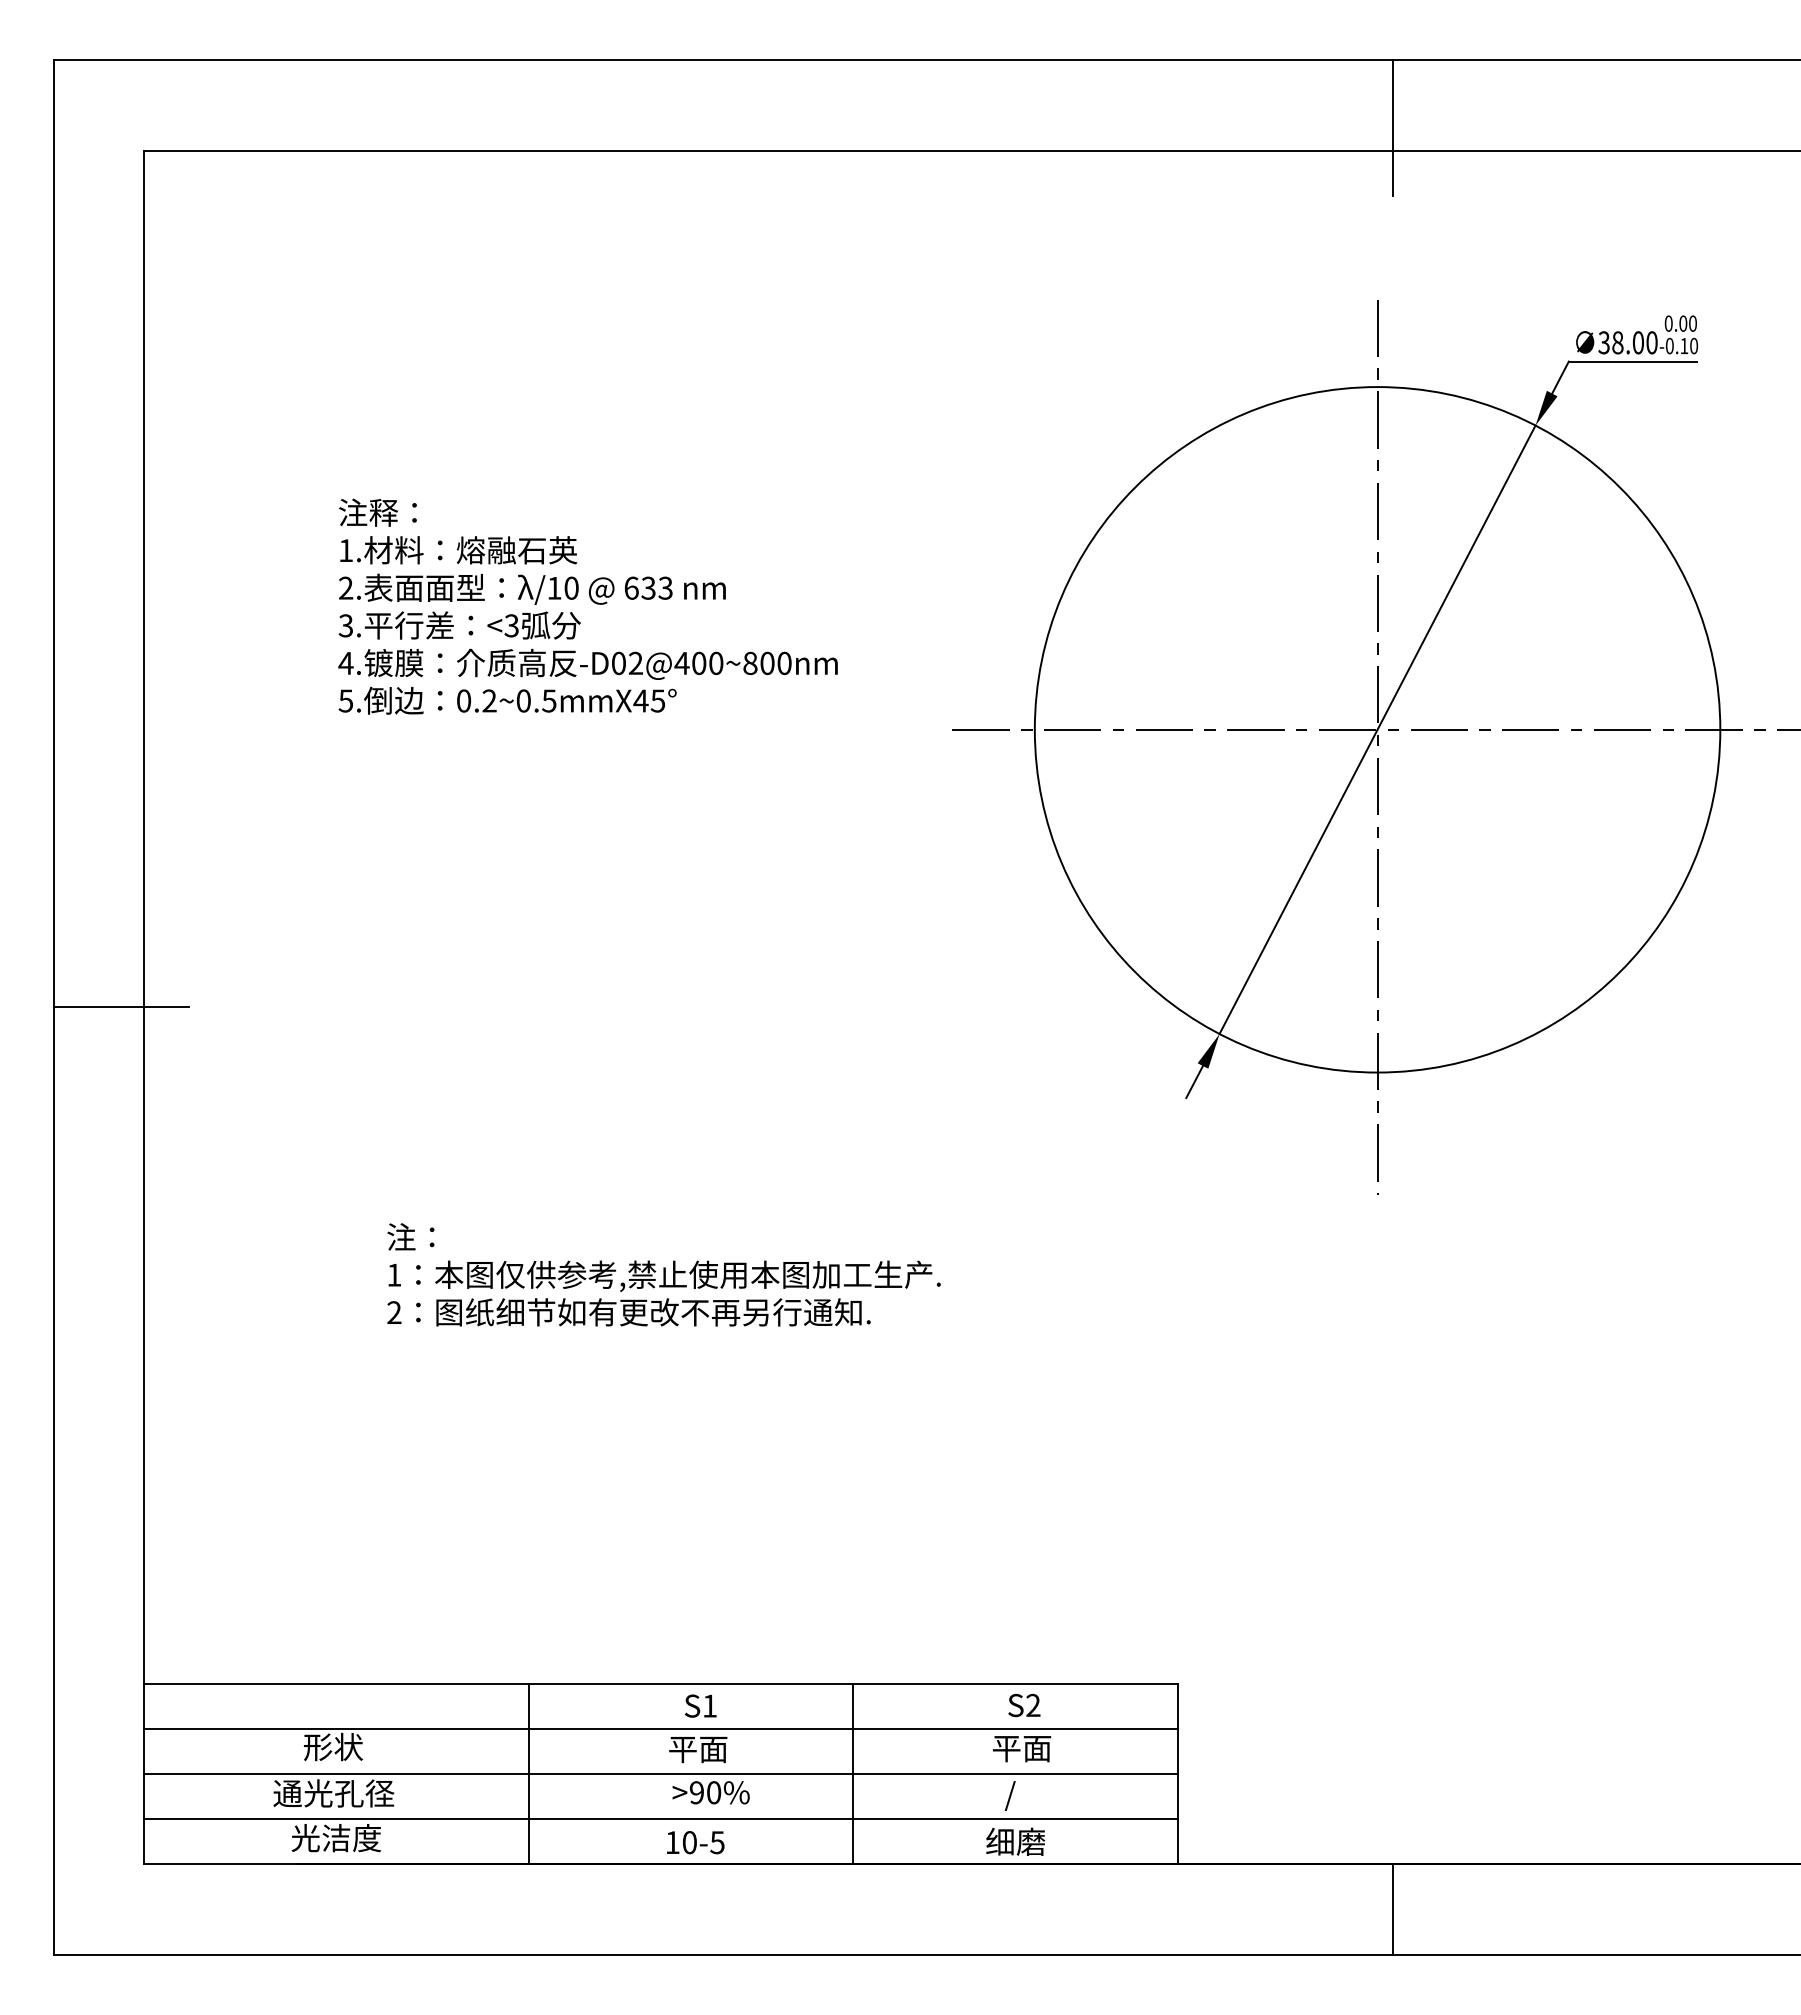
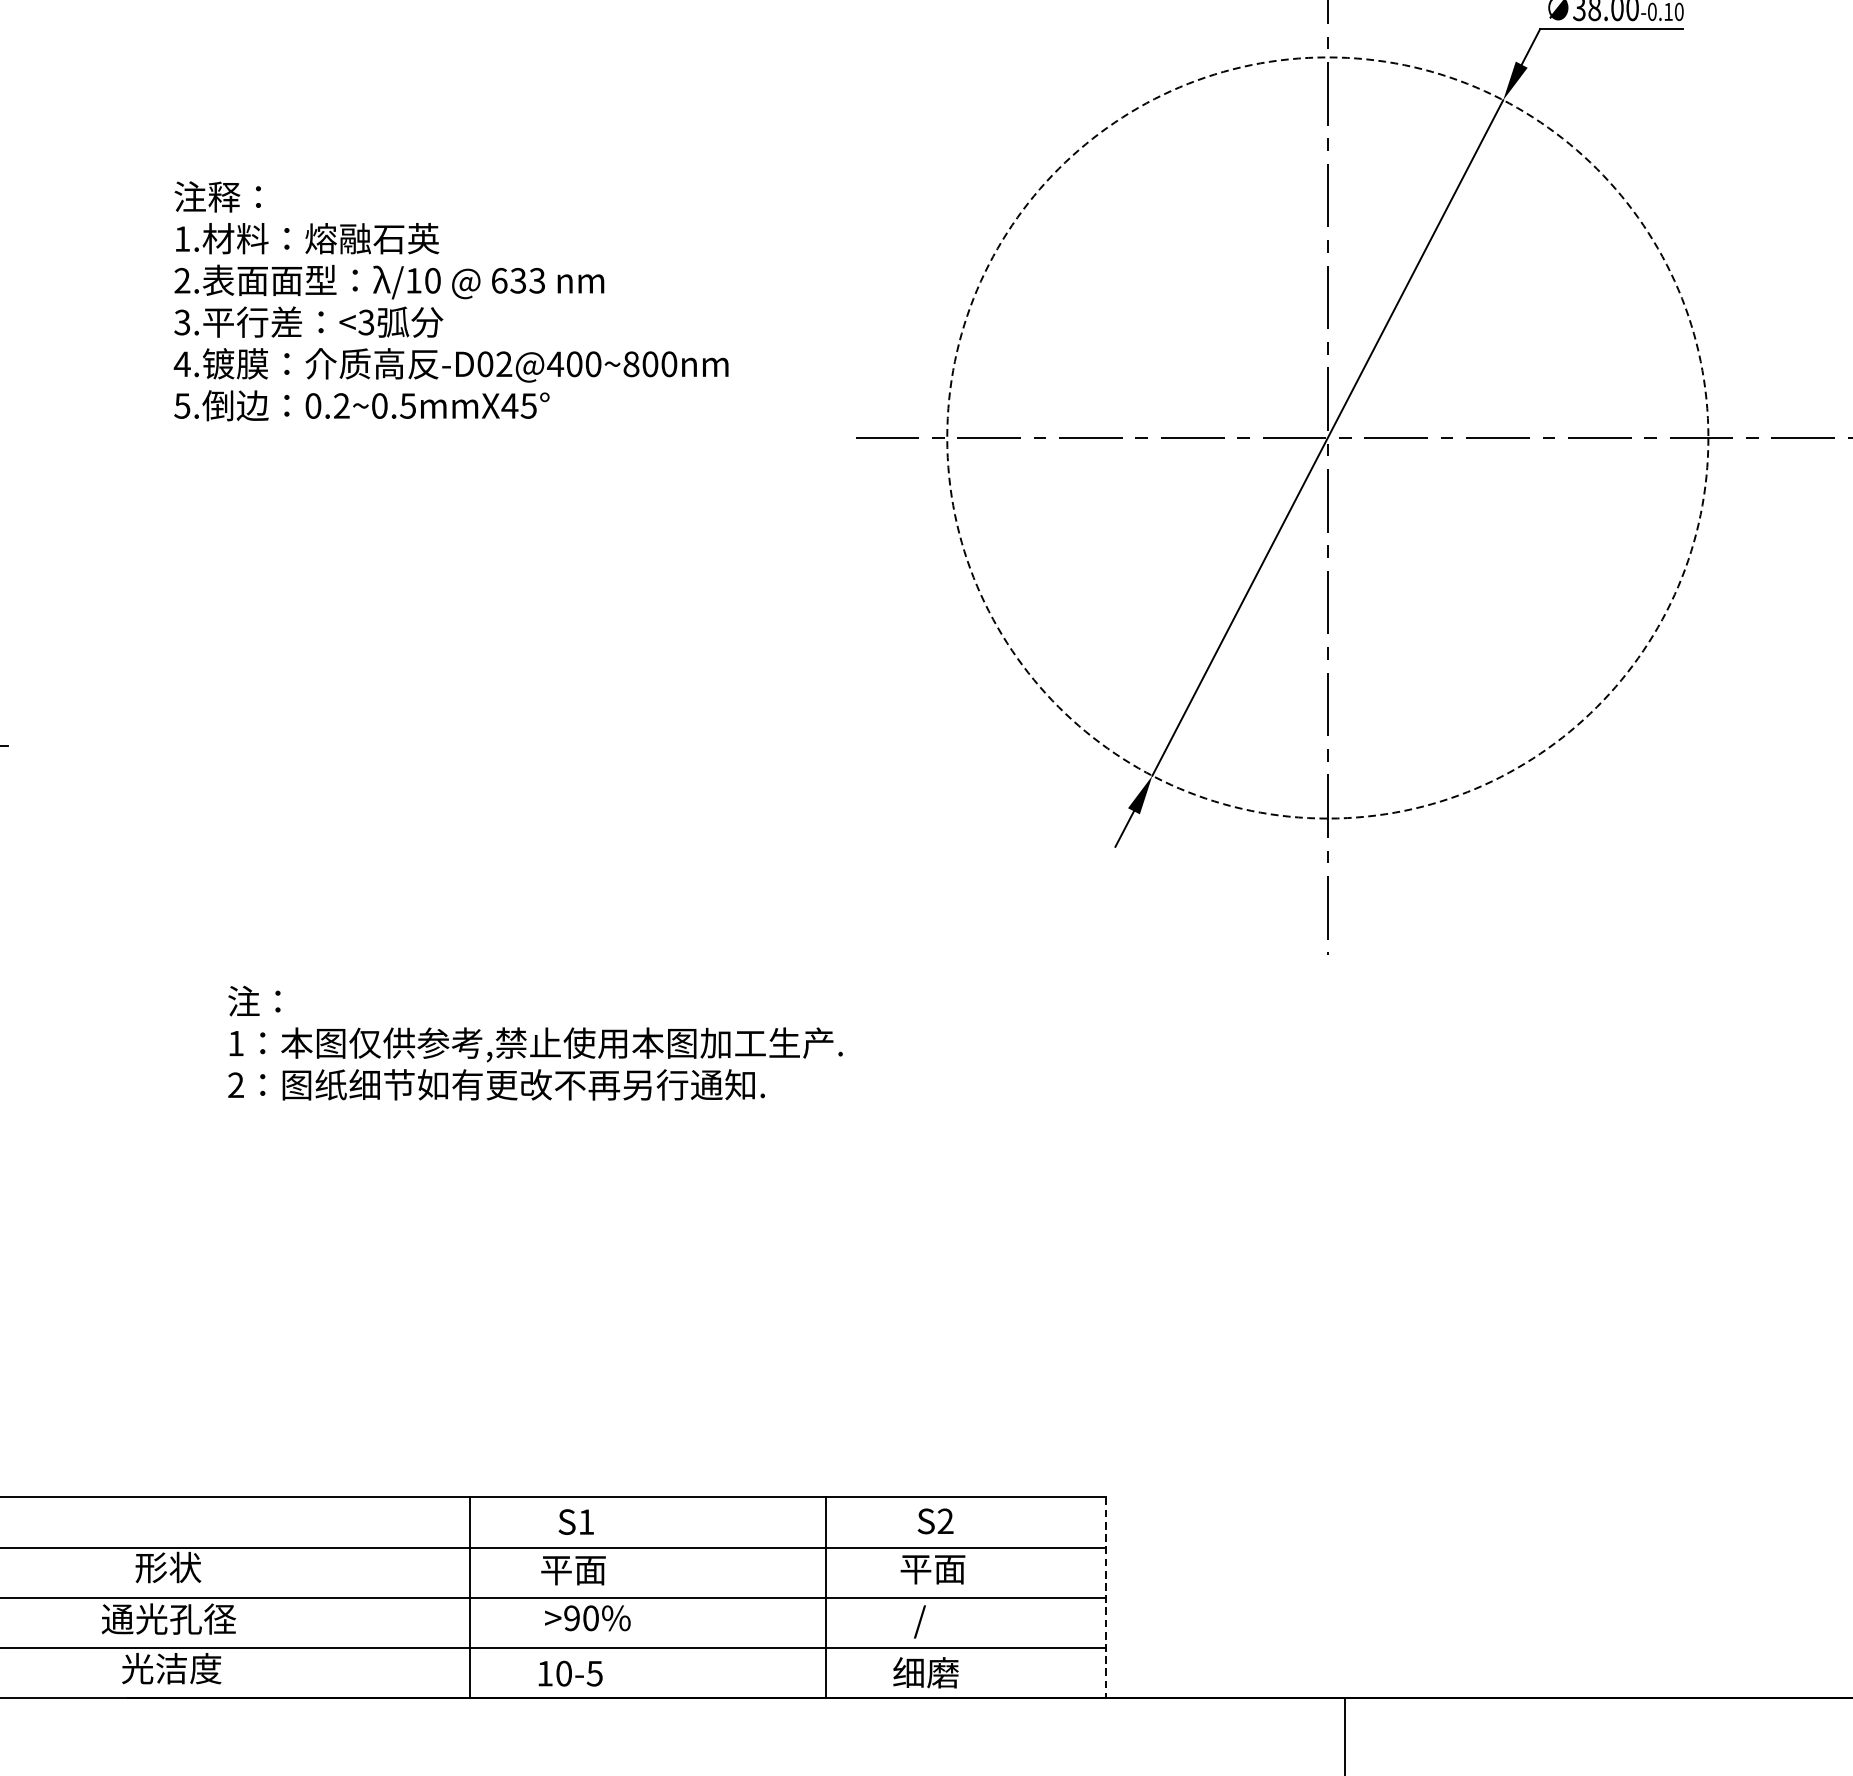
circle: (1377, 729) -> (1327, 437), solid -> dashed
line: (528, 1773) -> (469, 1596), moved
line: (853, 1773) -> (825, 1596), moved
line: (1178, 1774) -> (1106, 1598), solid -> dashed

